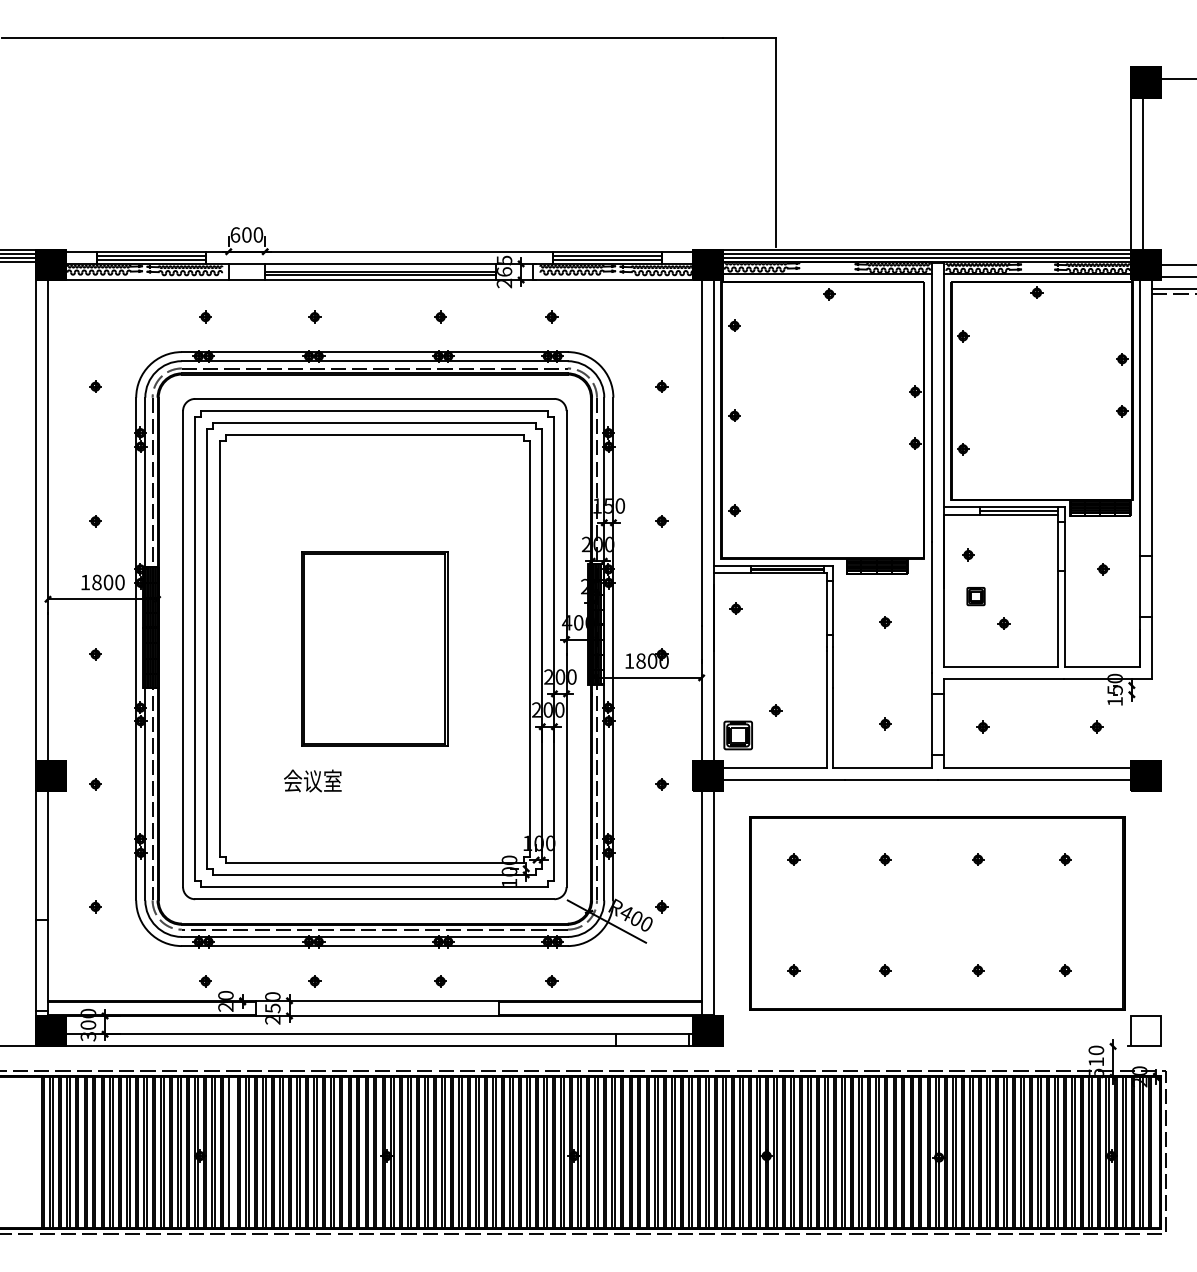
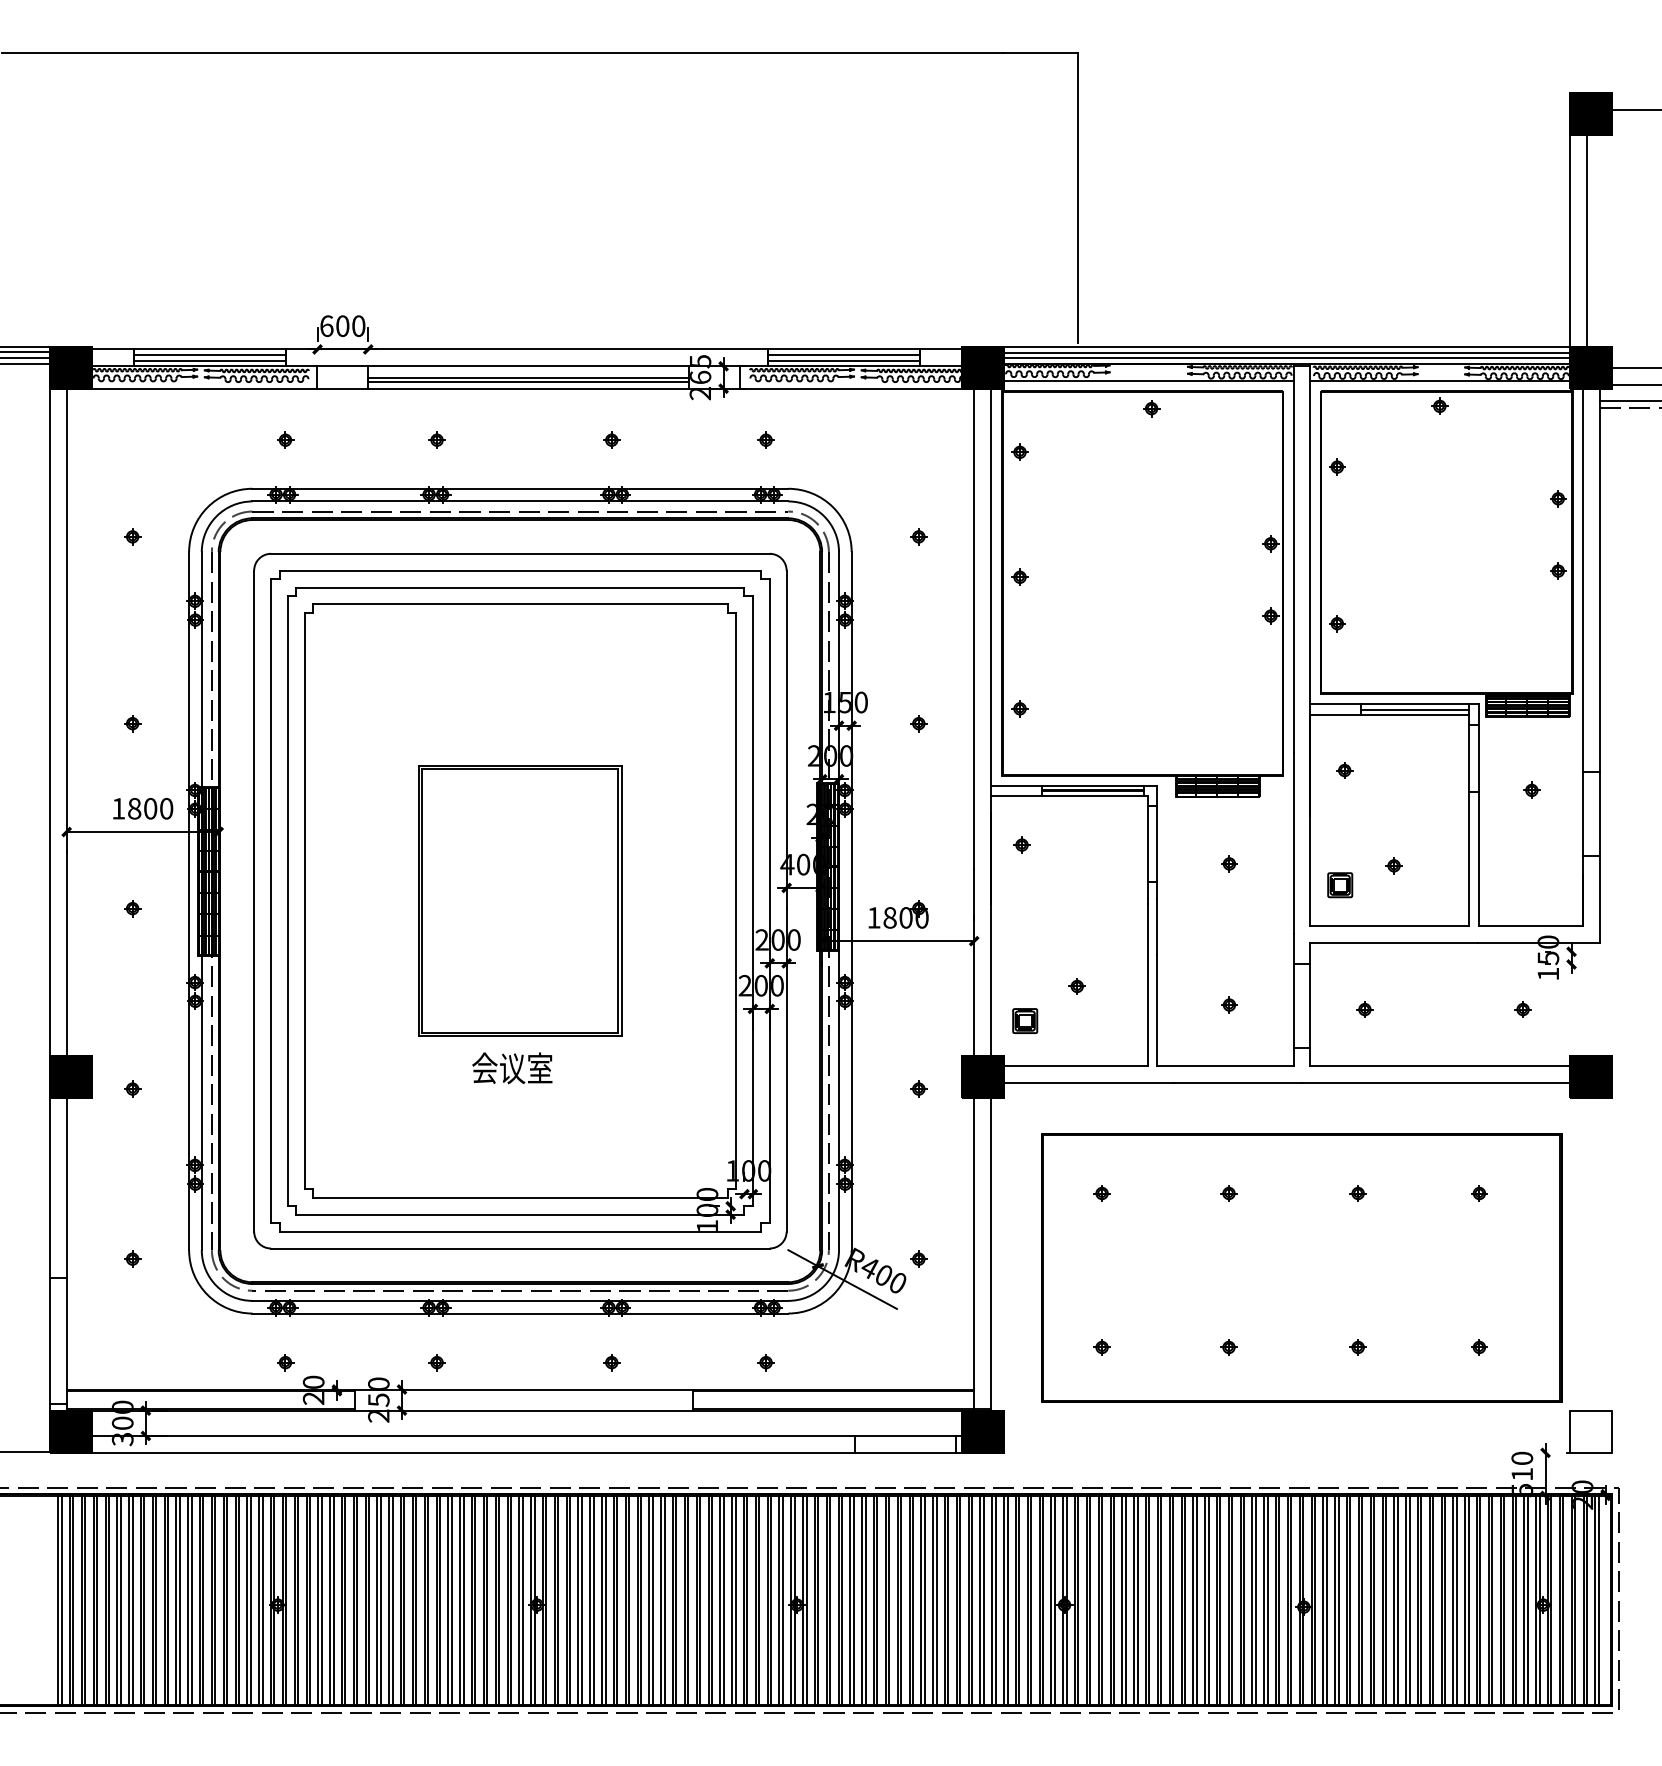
part: (976, 596) -> (1340, 885), moved
part: (738, 735) -> (1025, 1020), size x0.62
text: (312, 781) -> (512, 1068), moved
line: (231, 1152) -> (321, 1599), added

